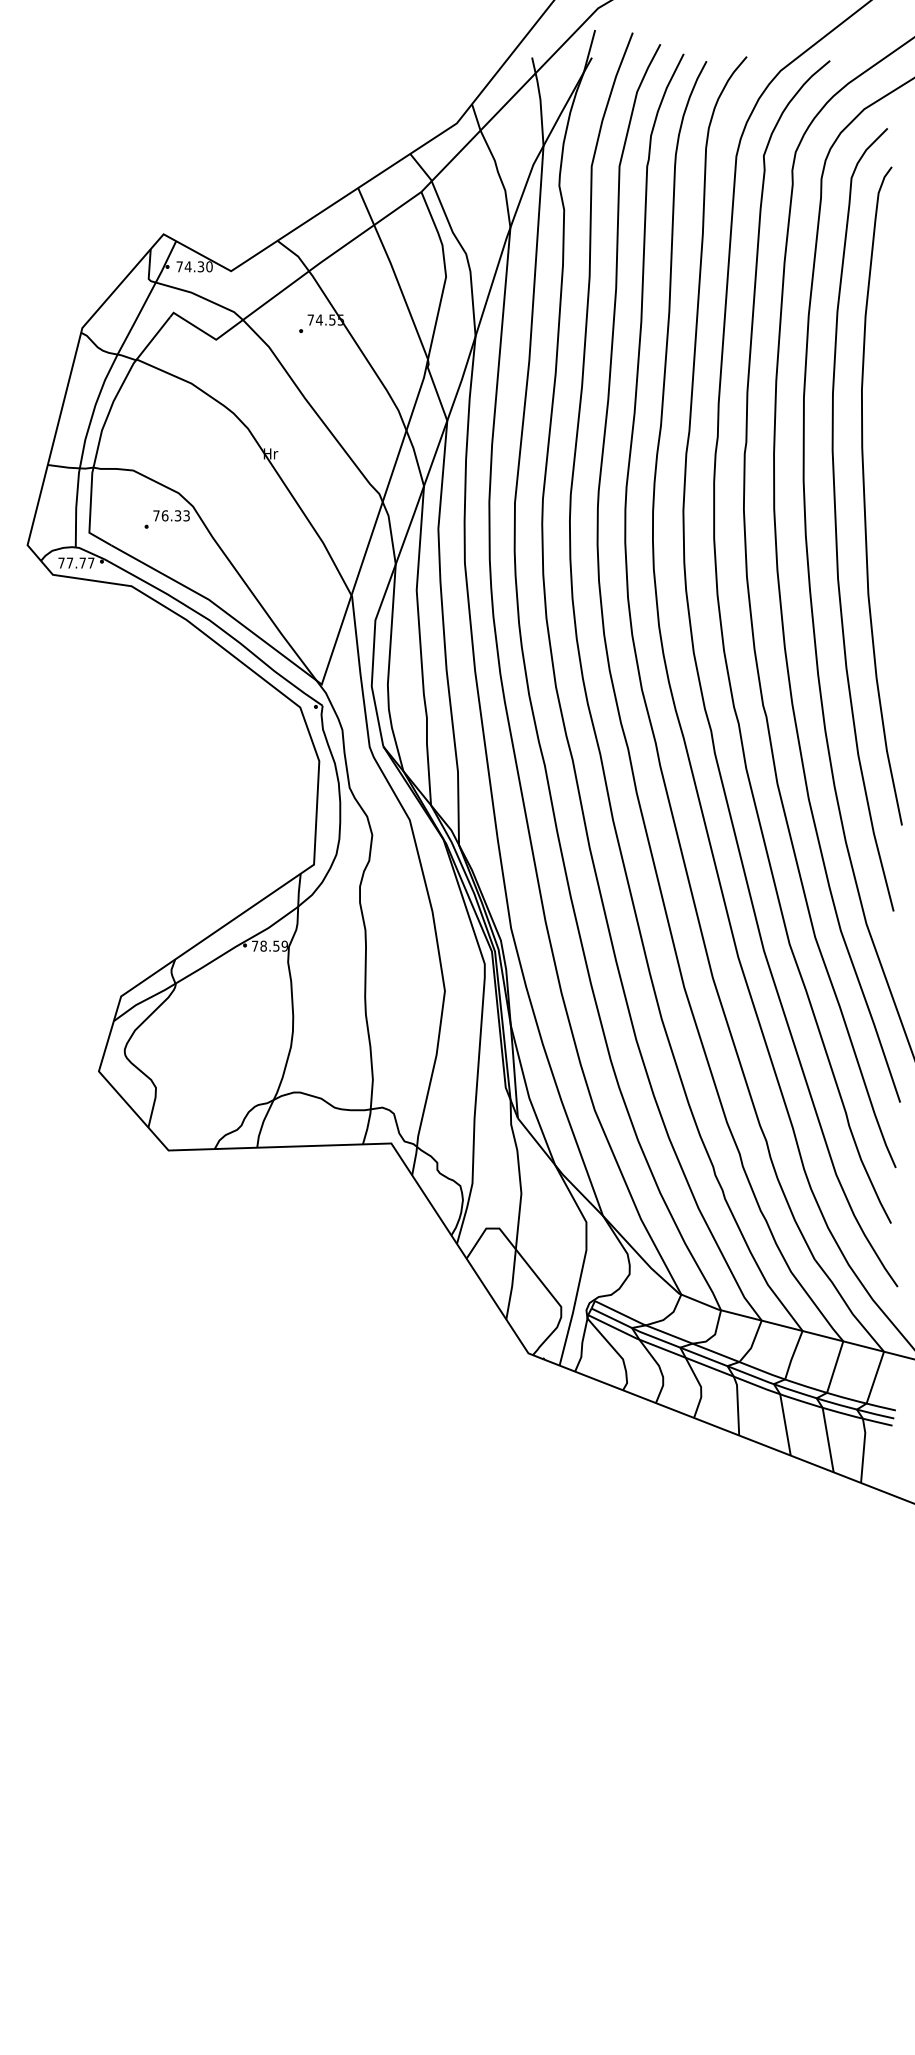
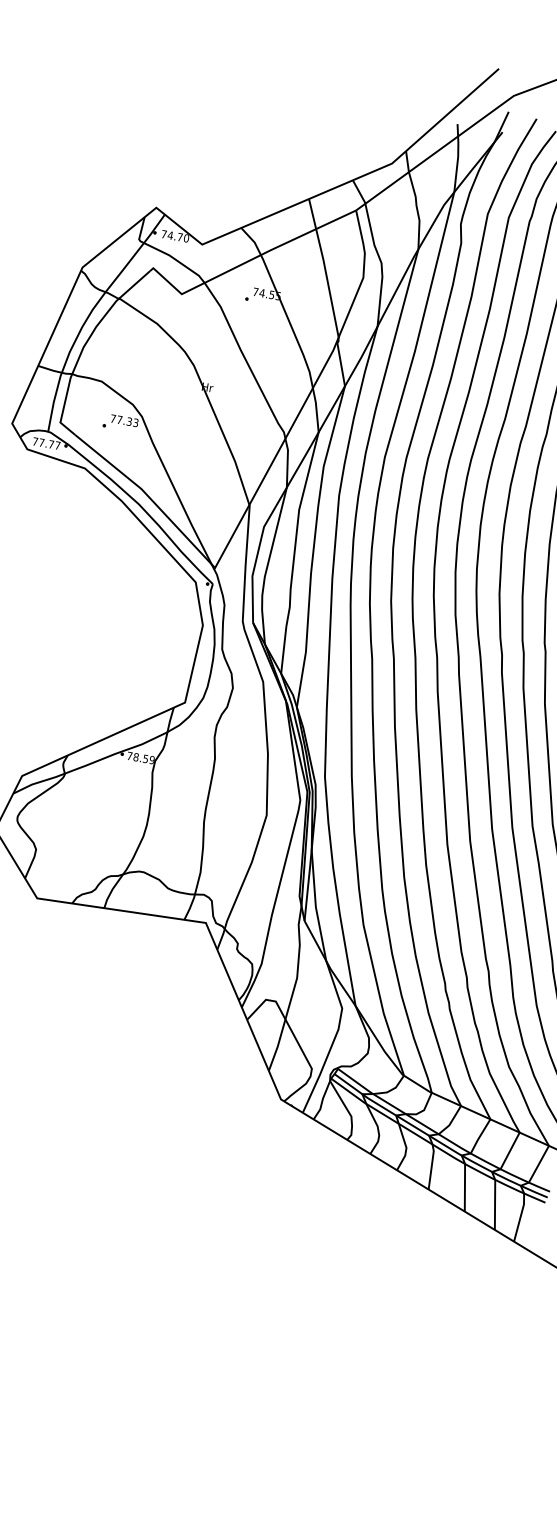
text: (200, 266) -> (179, 236), 74.30 -> 74.70
text: (164, 515) -> (119, 419), 76.33 -> 77.33

